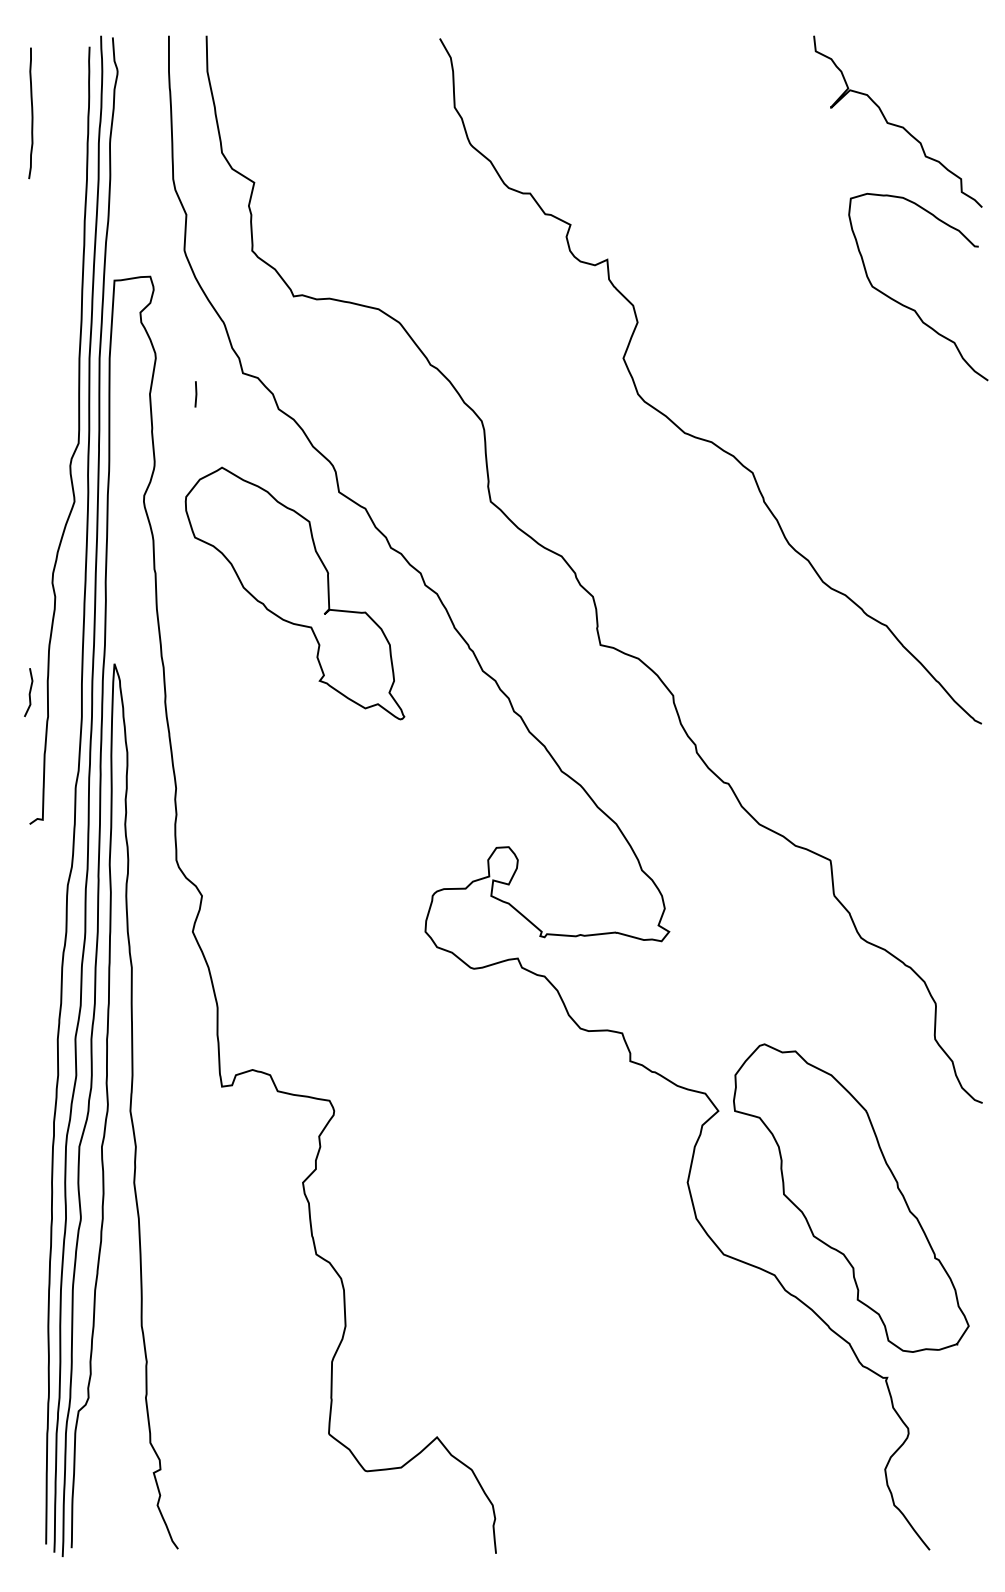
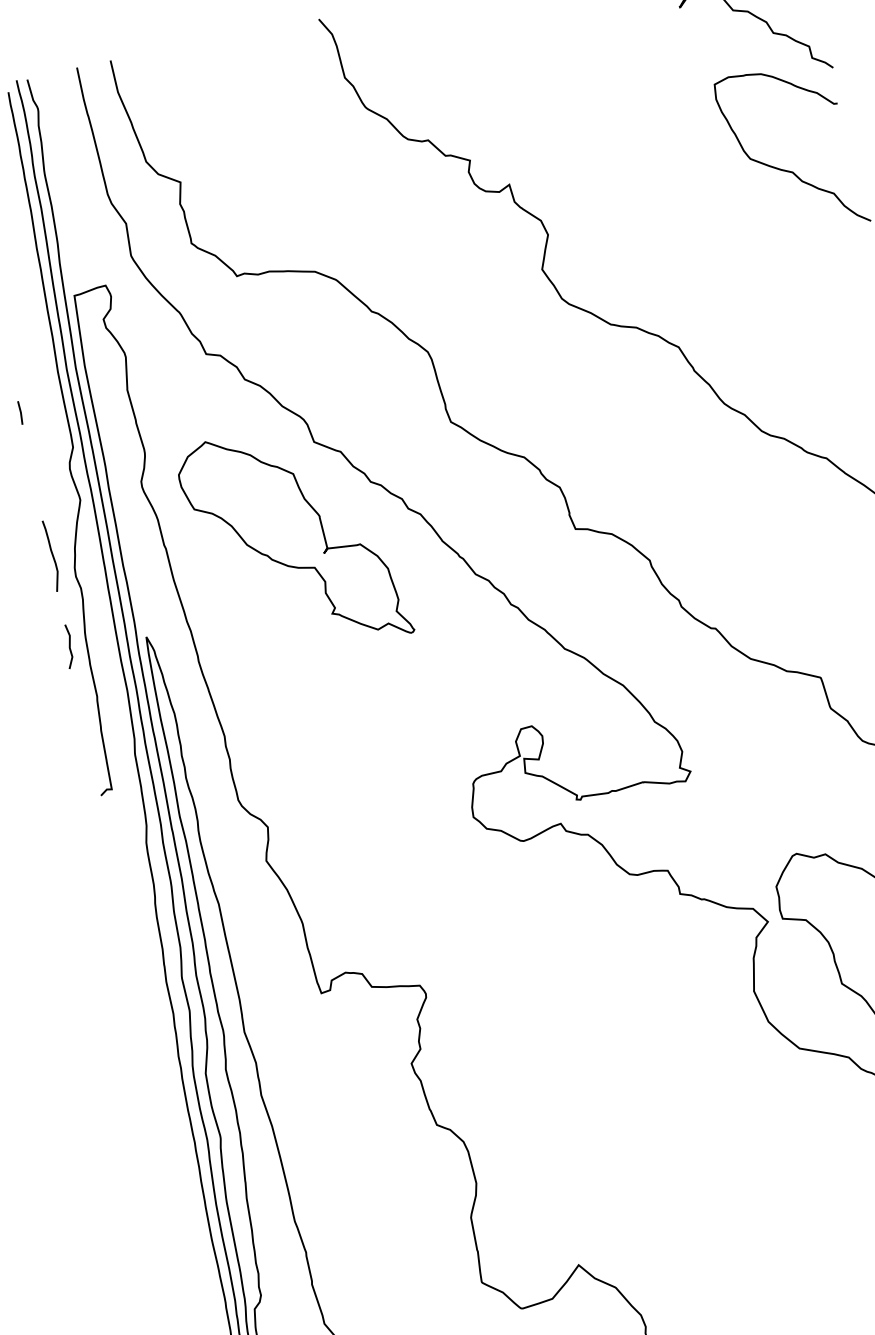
line: (195, 394) -> (20, 413), moved
curve: (31, 555) -> (52, 556), added
line: (29, 692) -> (69, 646), moved

